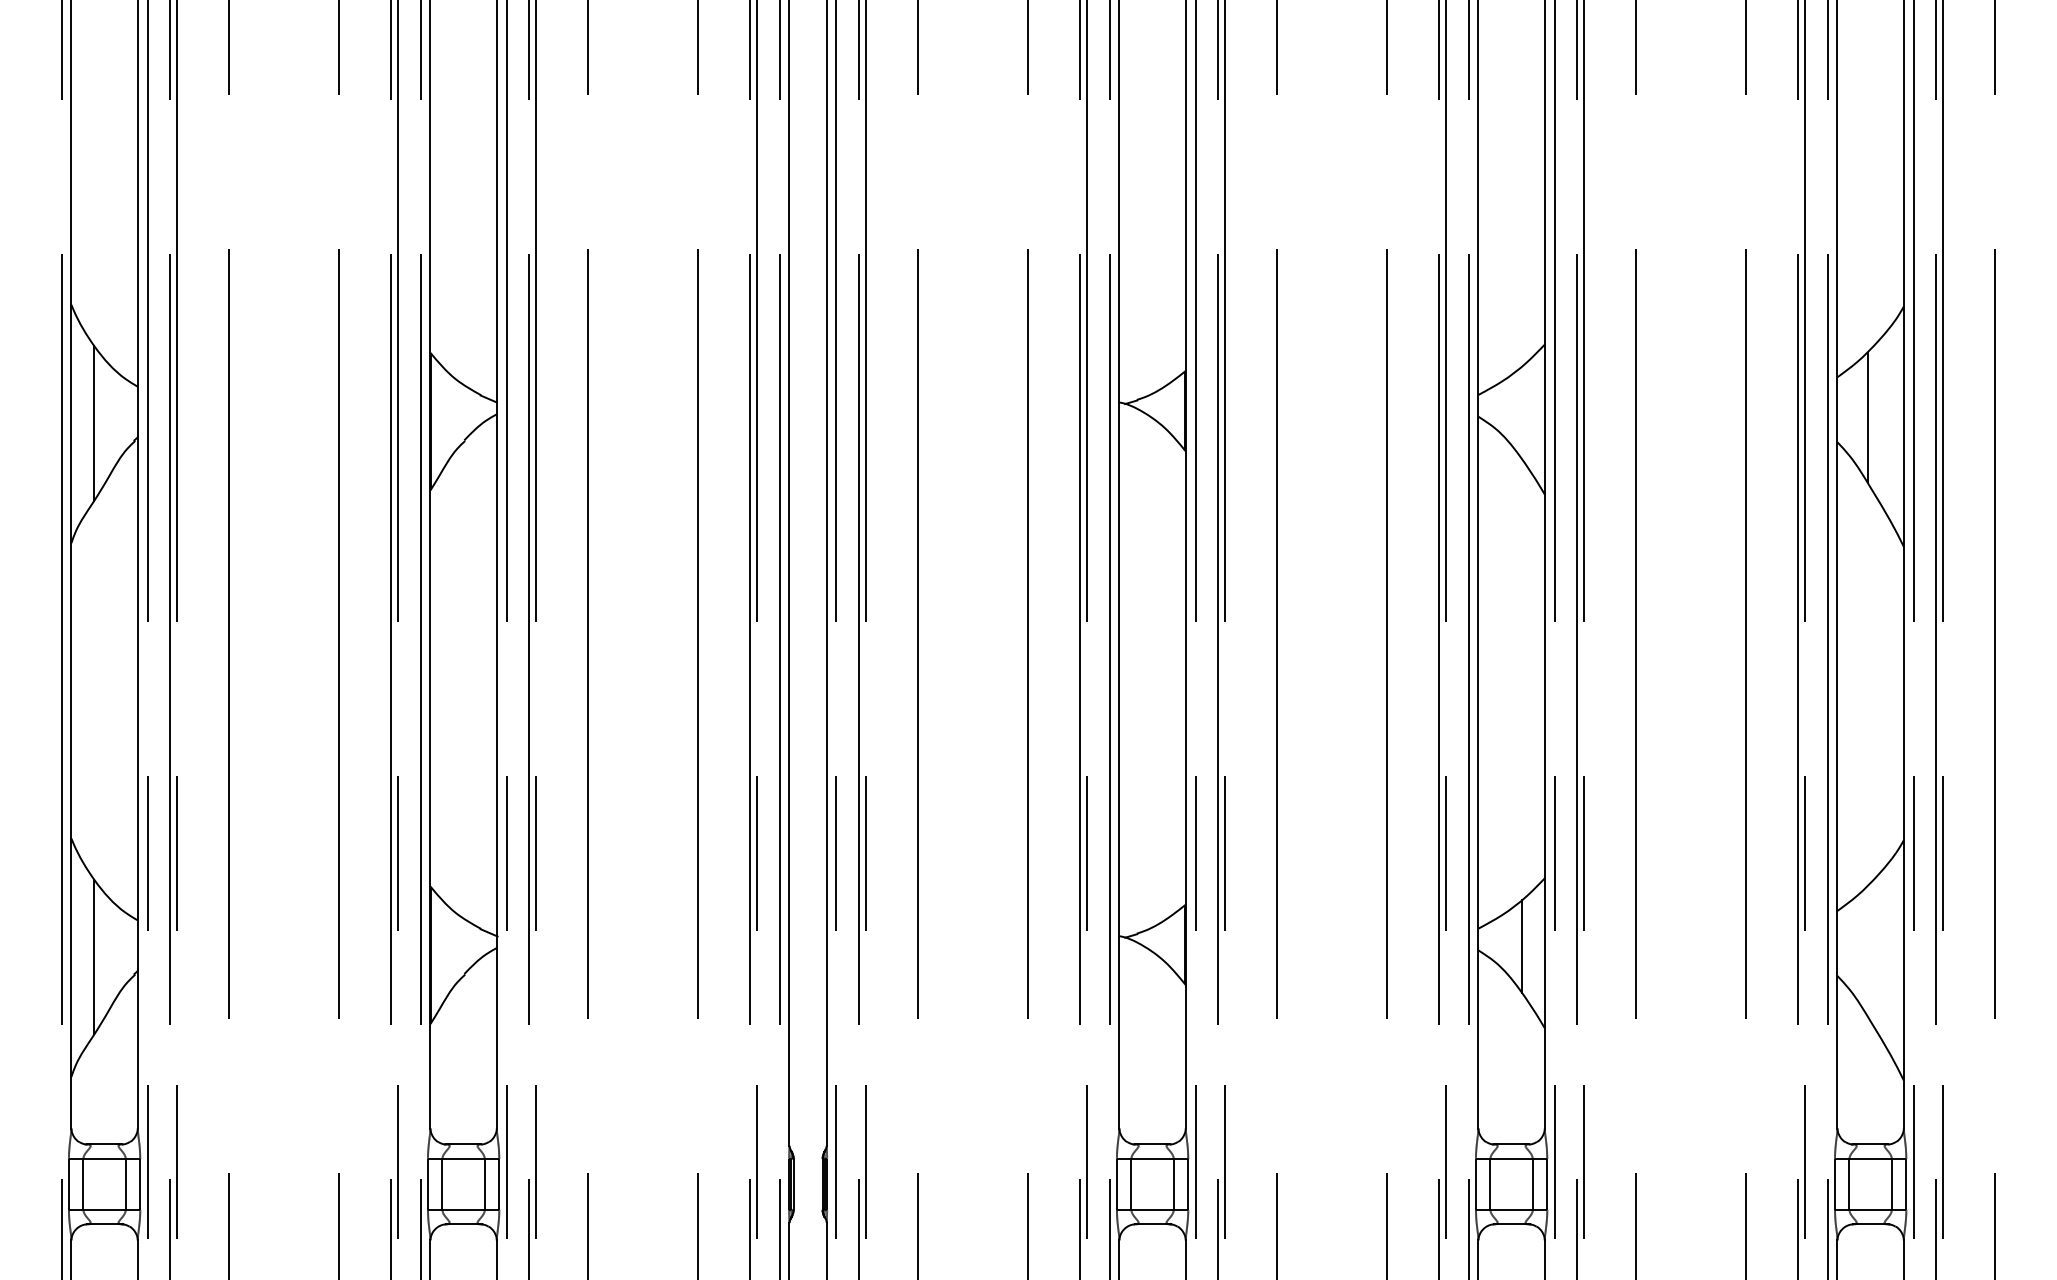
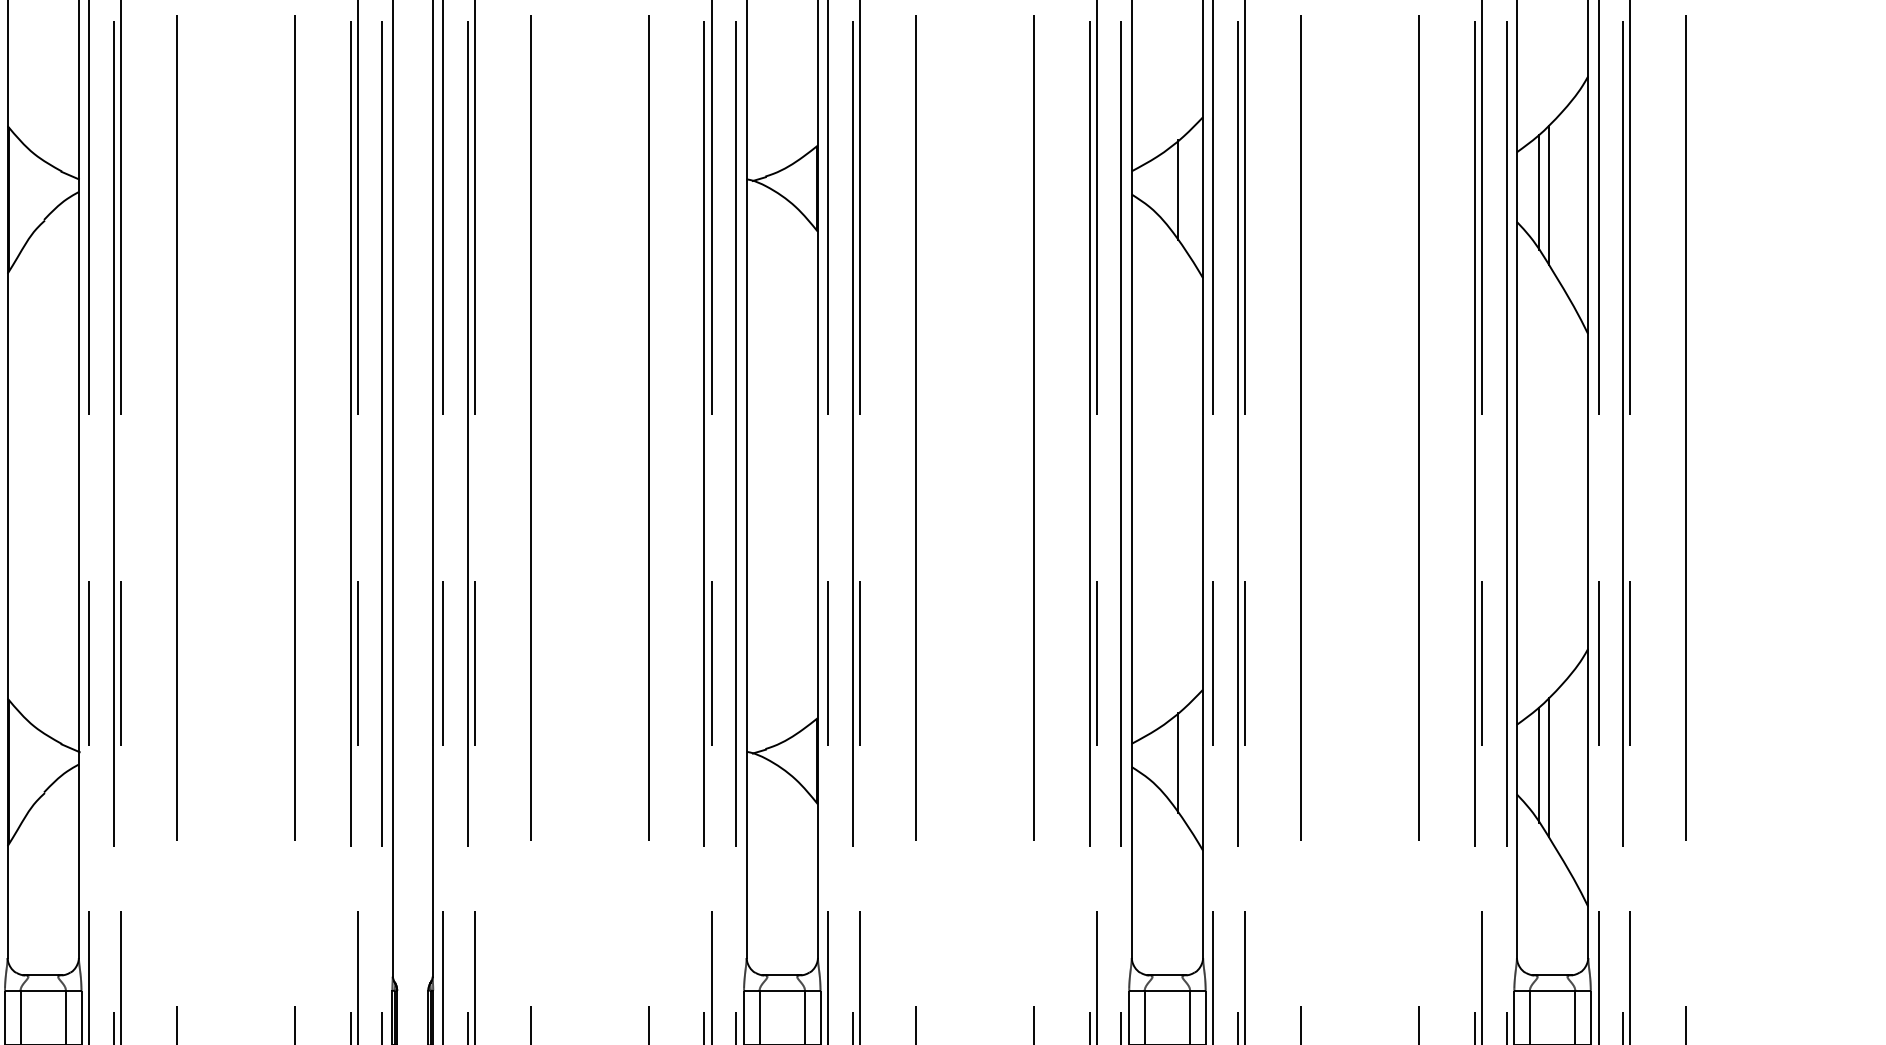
line: (1521, 412) -> (1178, 190), added
line: (1857, 414) -> (1538, 192), added
line: (1857, 948) -> (1538, 765), added
line: (1867, 950) -> (1549, 767), added

